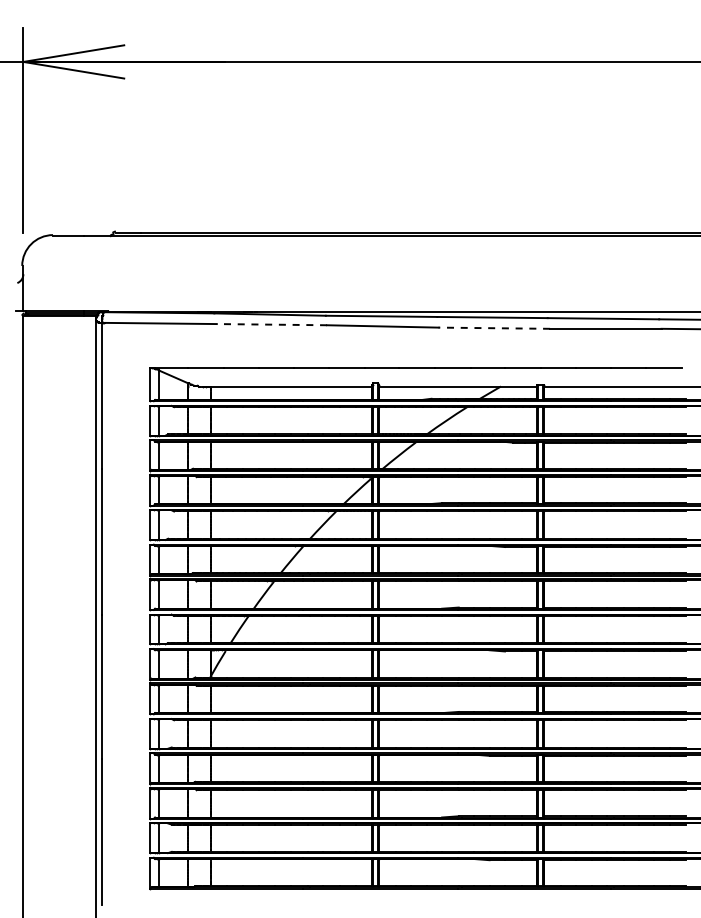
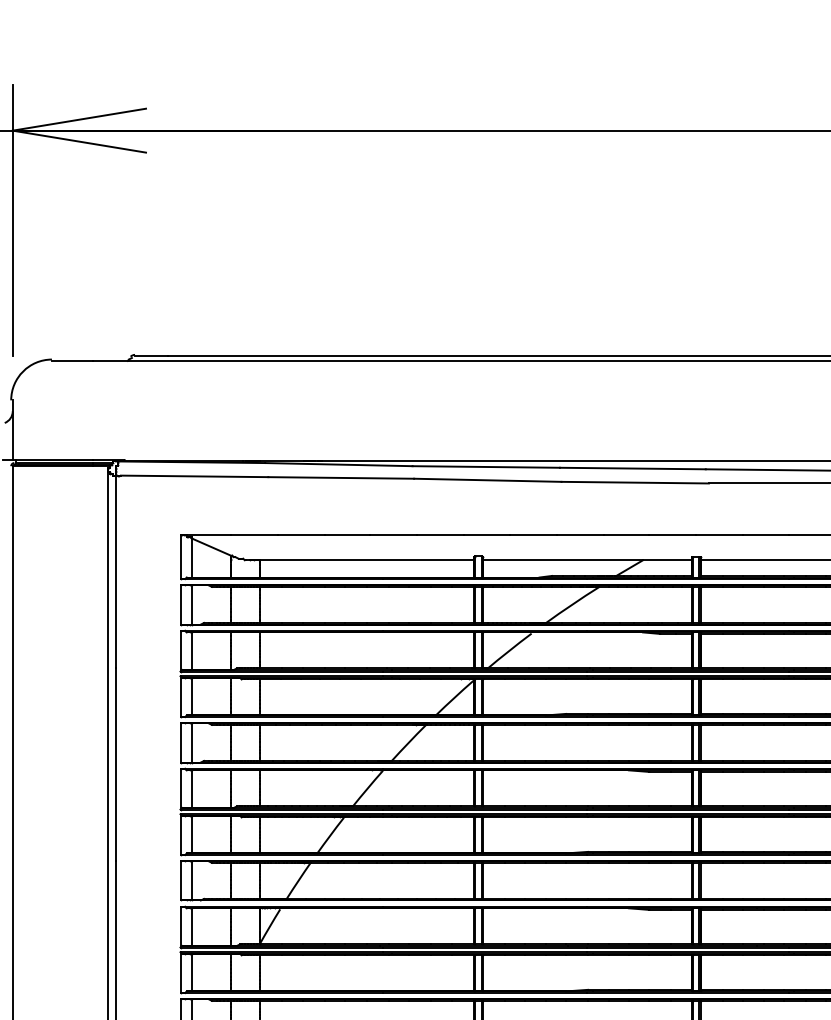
line: (271, 324) -> (340, 477), dashed -> solid
line: (494, 328) -> (635, 483), dashed -> solid

